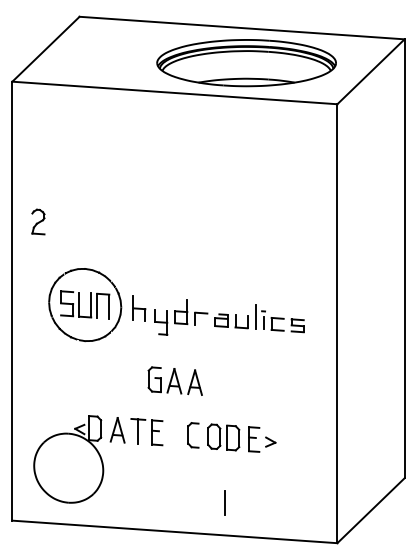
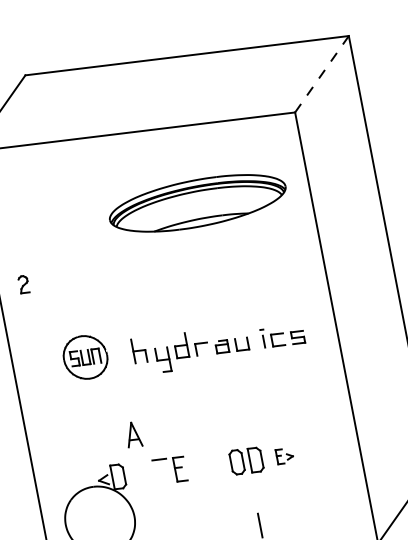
part: (246, 63) -> (197, 203), moved
line: (371, 71) -> (322, 73), solid -> dashed
part: (38, 221) -> (23, 284), size x0.7
part: (85, 305) -> (85, 357), size x0.6
line: (255, 316) -> (254, 336), removed
part: (174, 380) -> (187, 414), removed
part: (117, 430) -> (133, 435), moved
line: (138, 431) -> (161, 471), removed
part: (193, 435) -> (216, 464), removed
part: (262, 439) -> (284, 455), size x0.6

